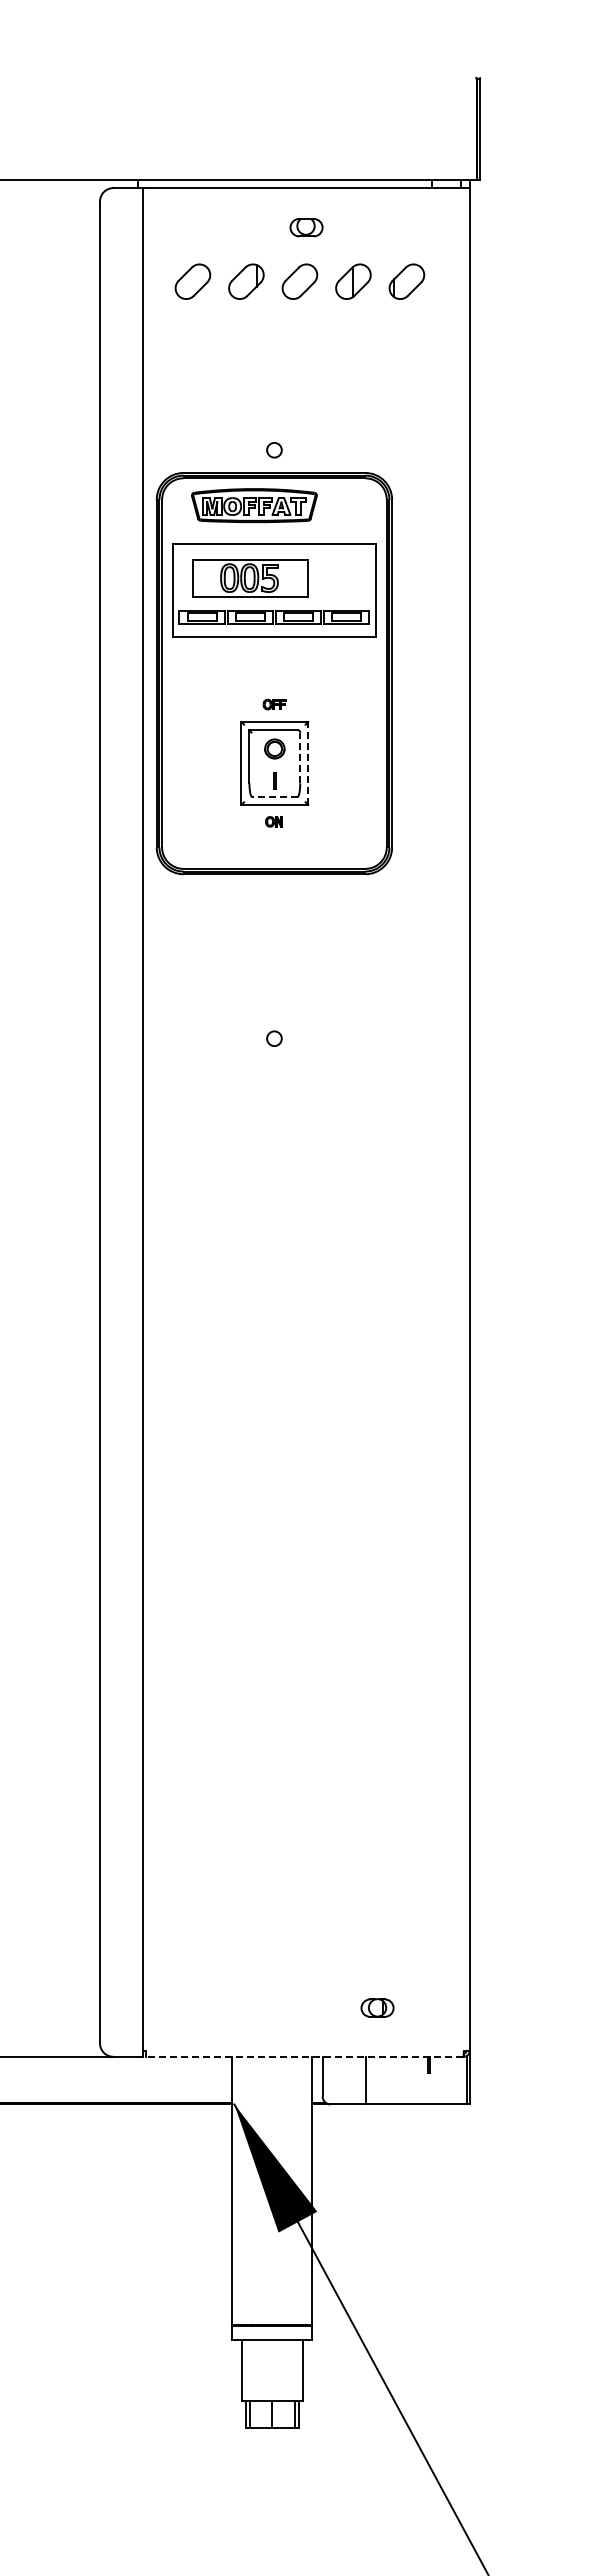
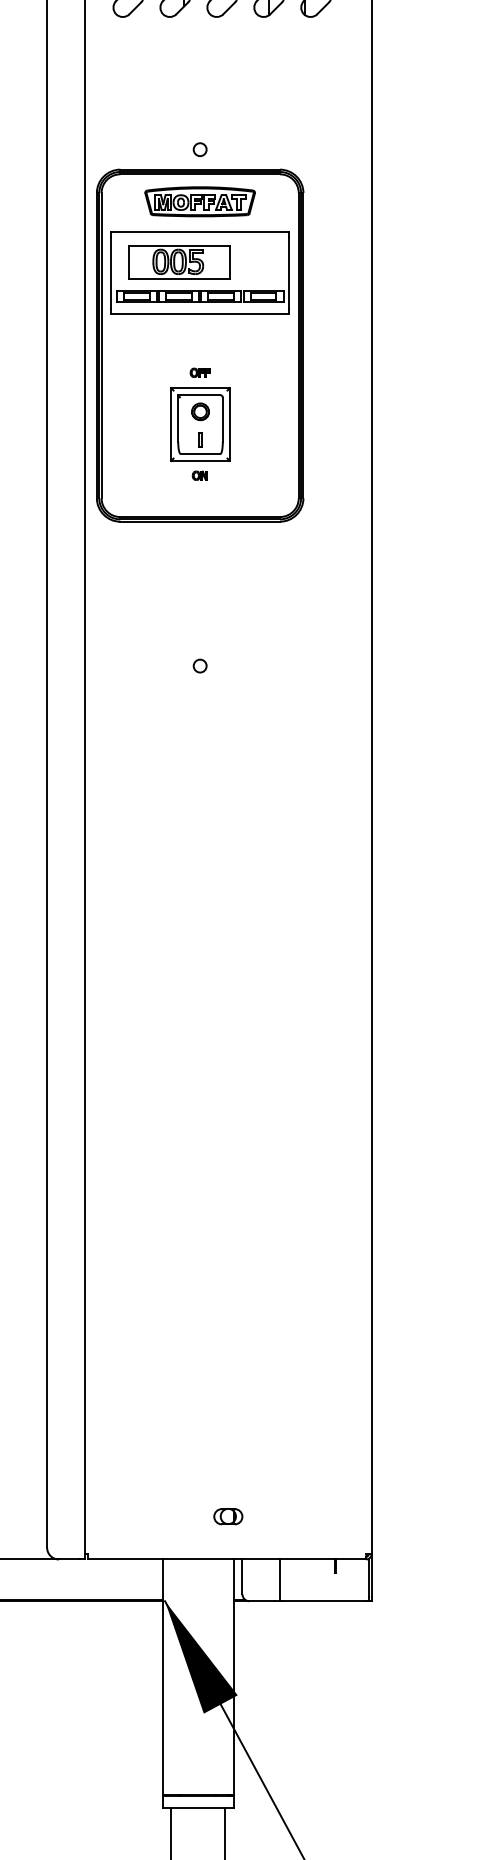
part: (254, 505) -> (200, 201), moved
line: (300, 757) -> (223, 419), dashed -> solid
line: (308, 762) -> (230, 423), dashed -> solid
line: (274, 796) -> (200, 453), dashed -> solid
part: (377, 2007) -> (228, 1516), moved
line: (304, 2056) -> (226, 1559), dashed -> solid

